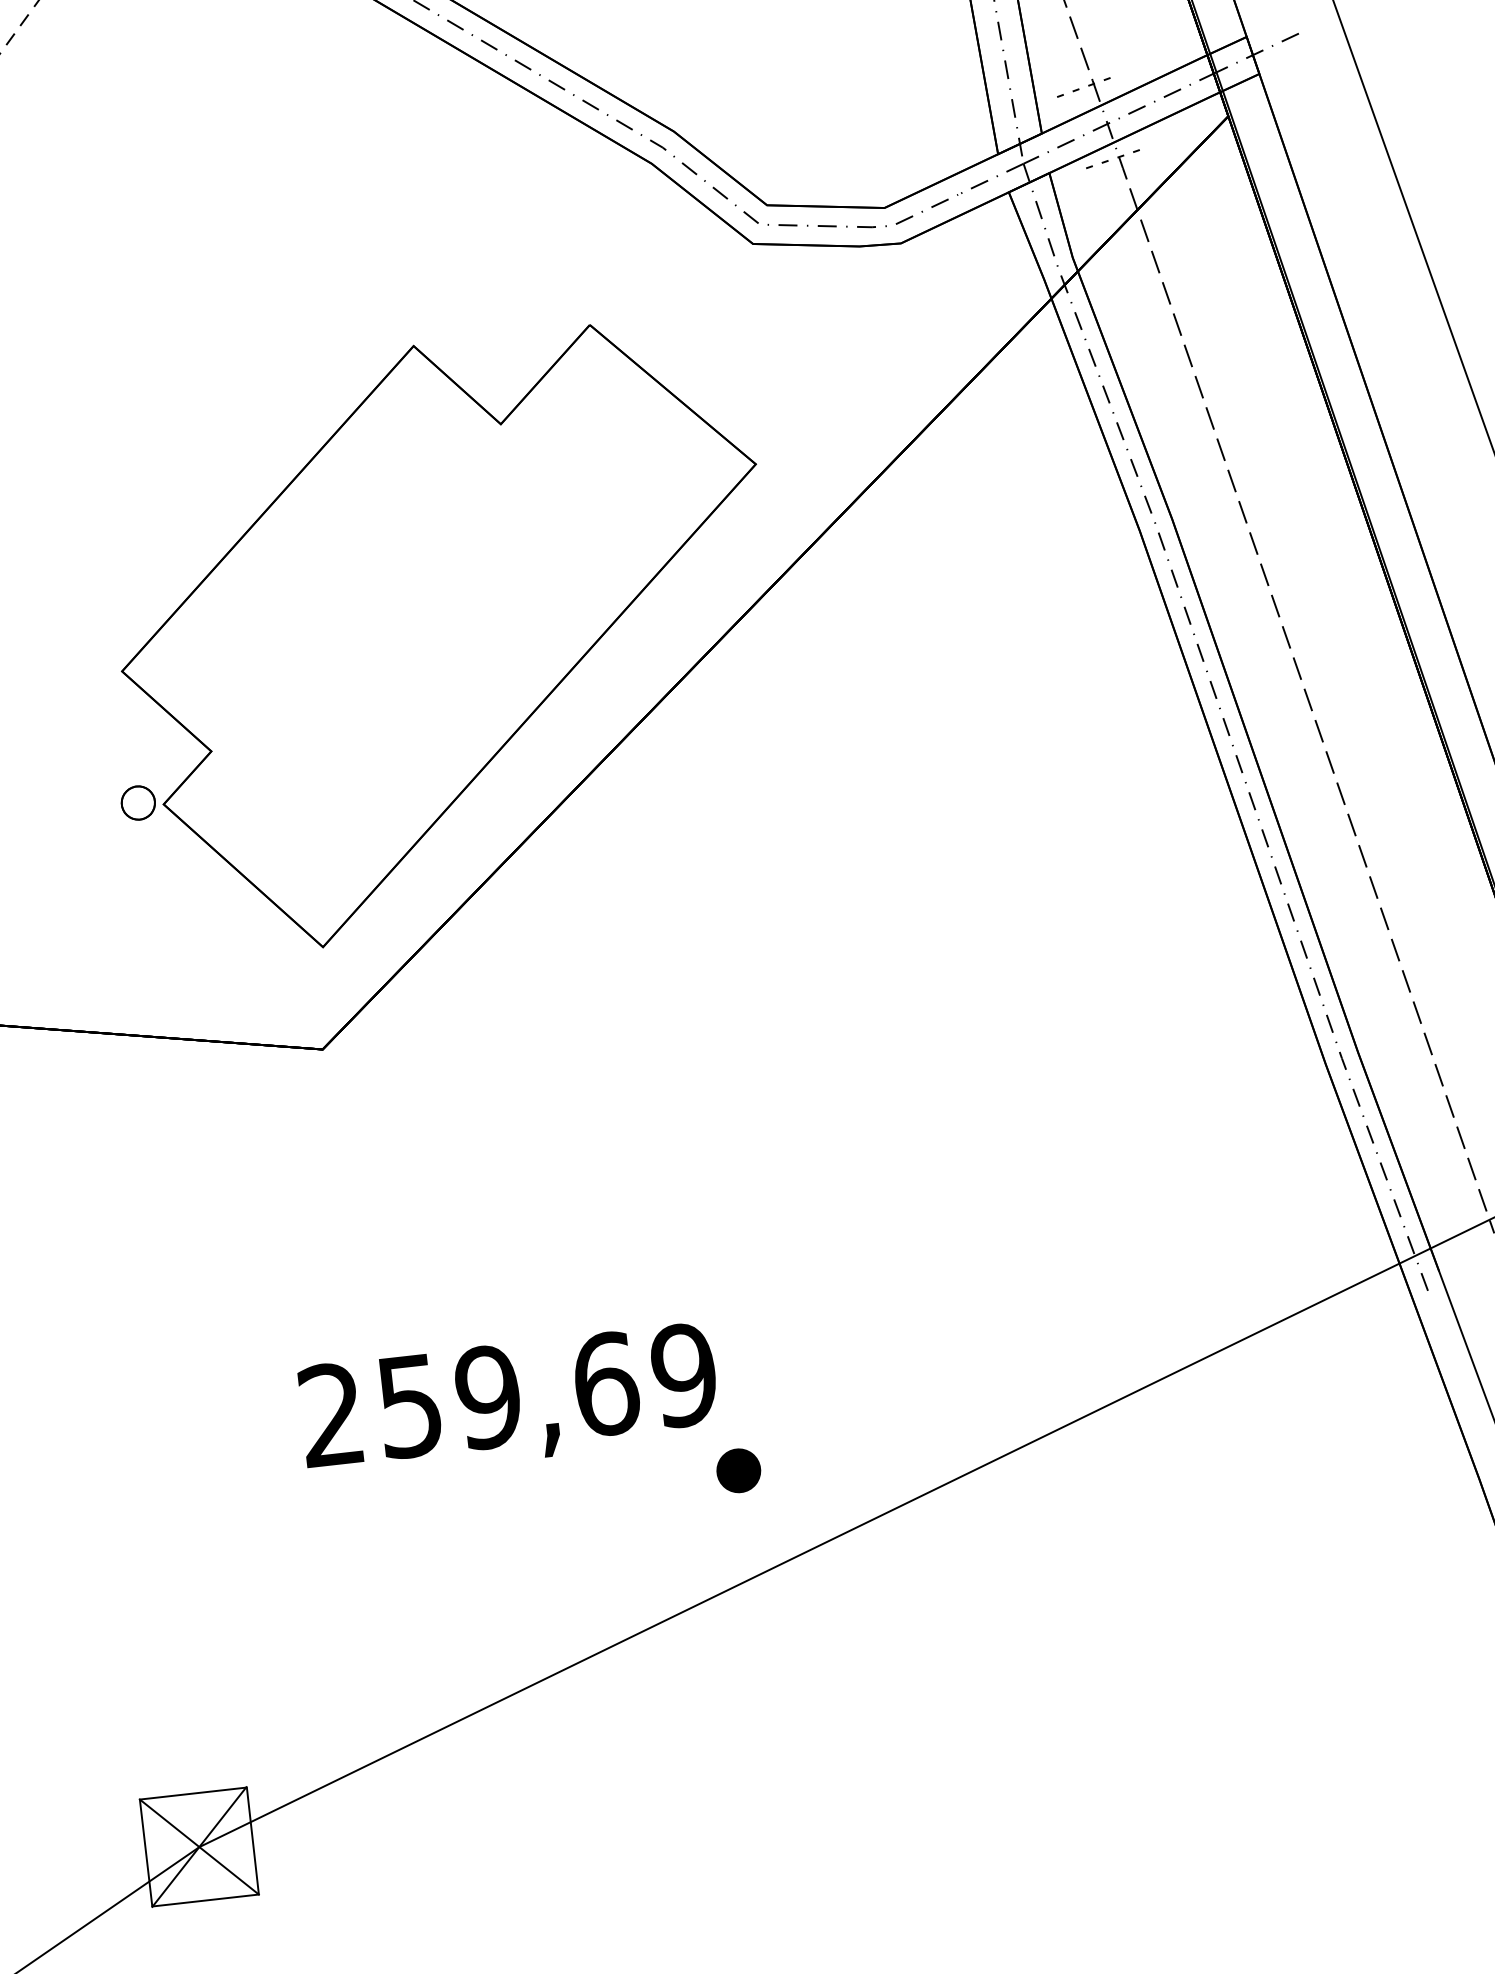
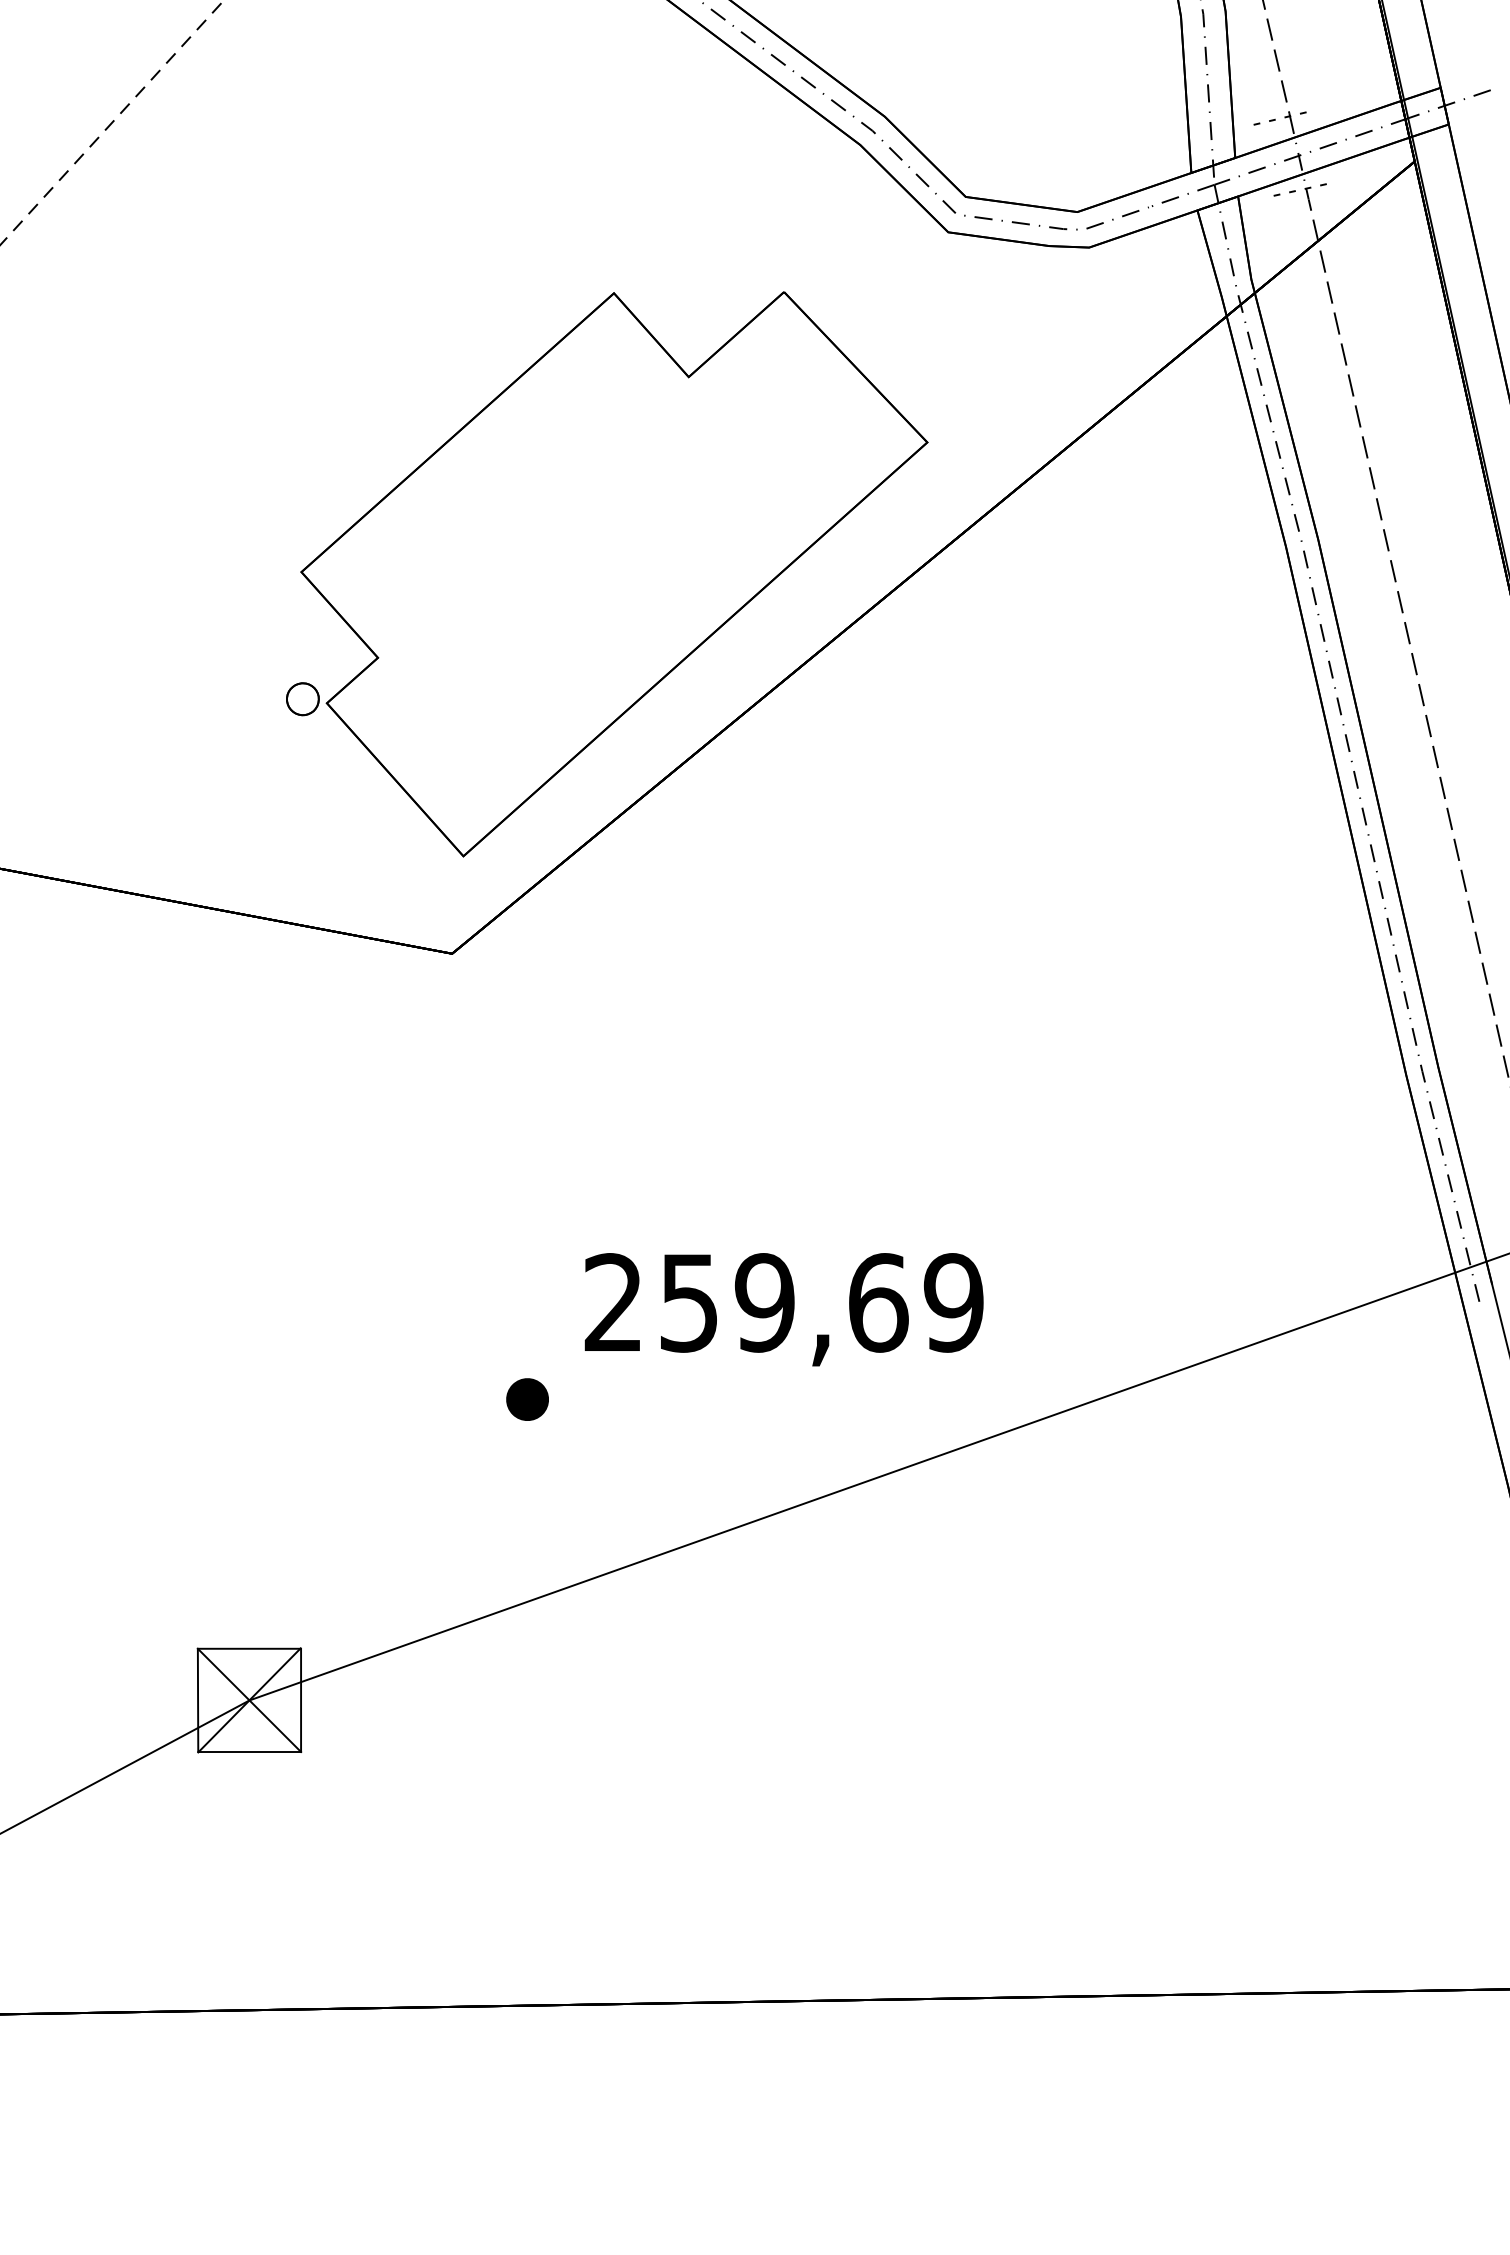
text: (508, 1402) -> (783, 1309), moved
part: (738, 1470) -> (527, 1399), moved

